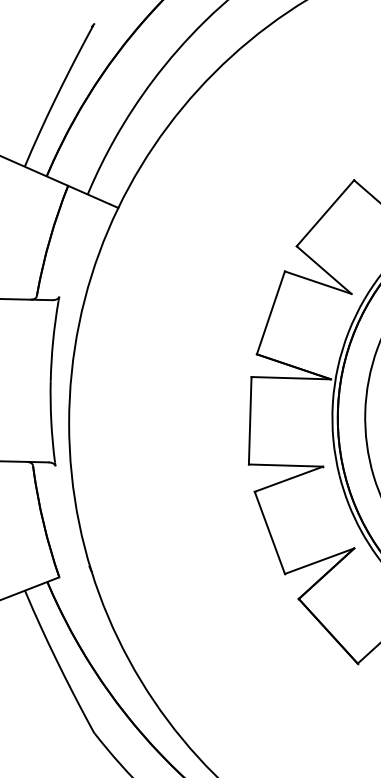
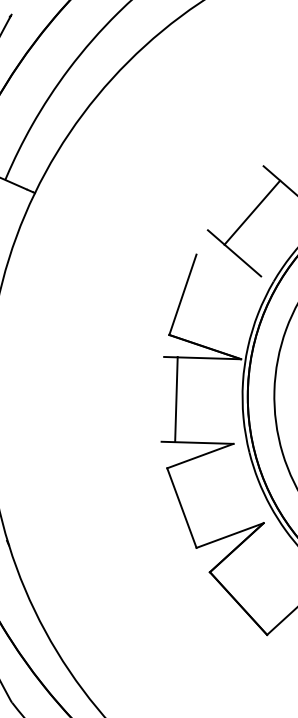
line: (325, 213) -> (252, 212), moved
line: (317, 282) -> (228, 265), removed
line: (249, 420) -> (175, 399), moved

